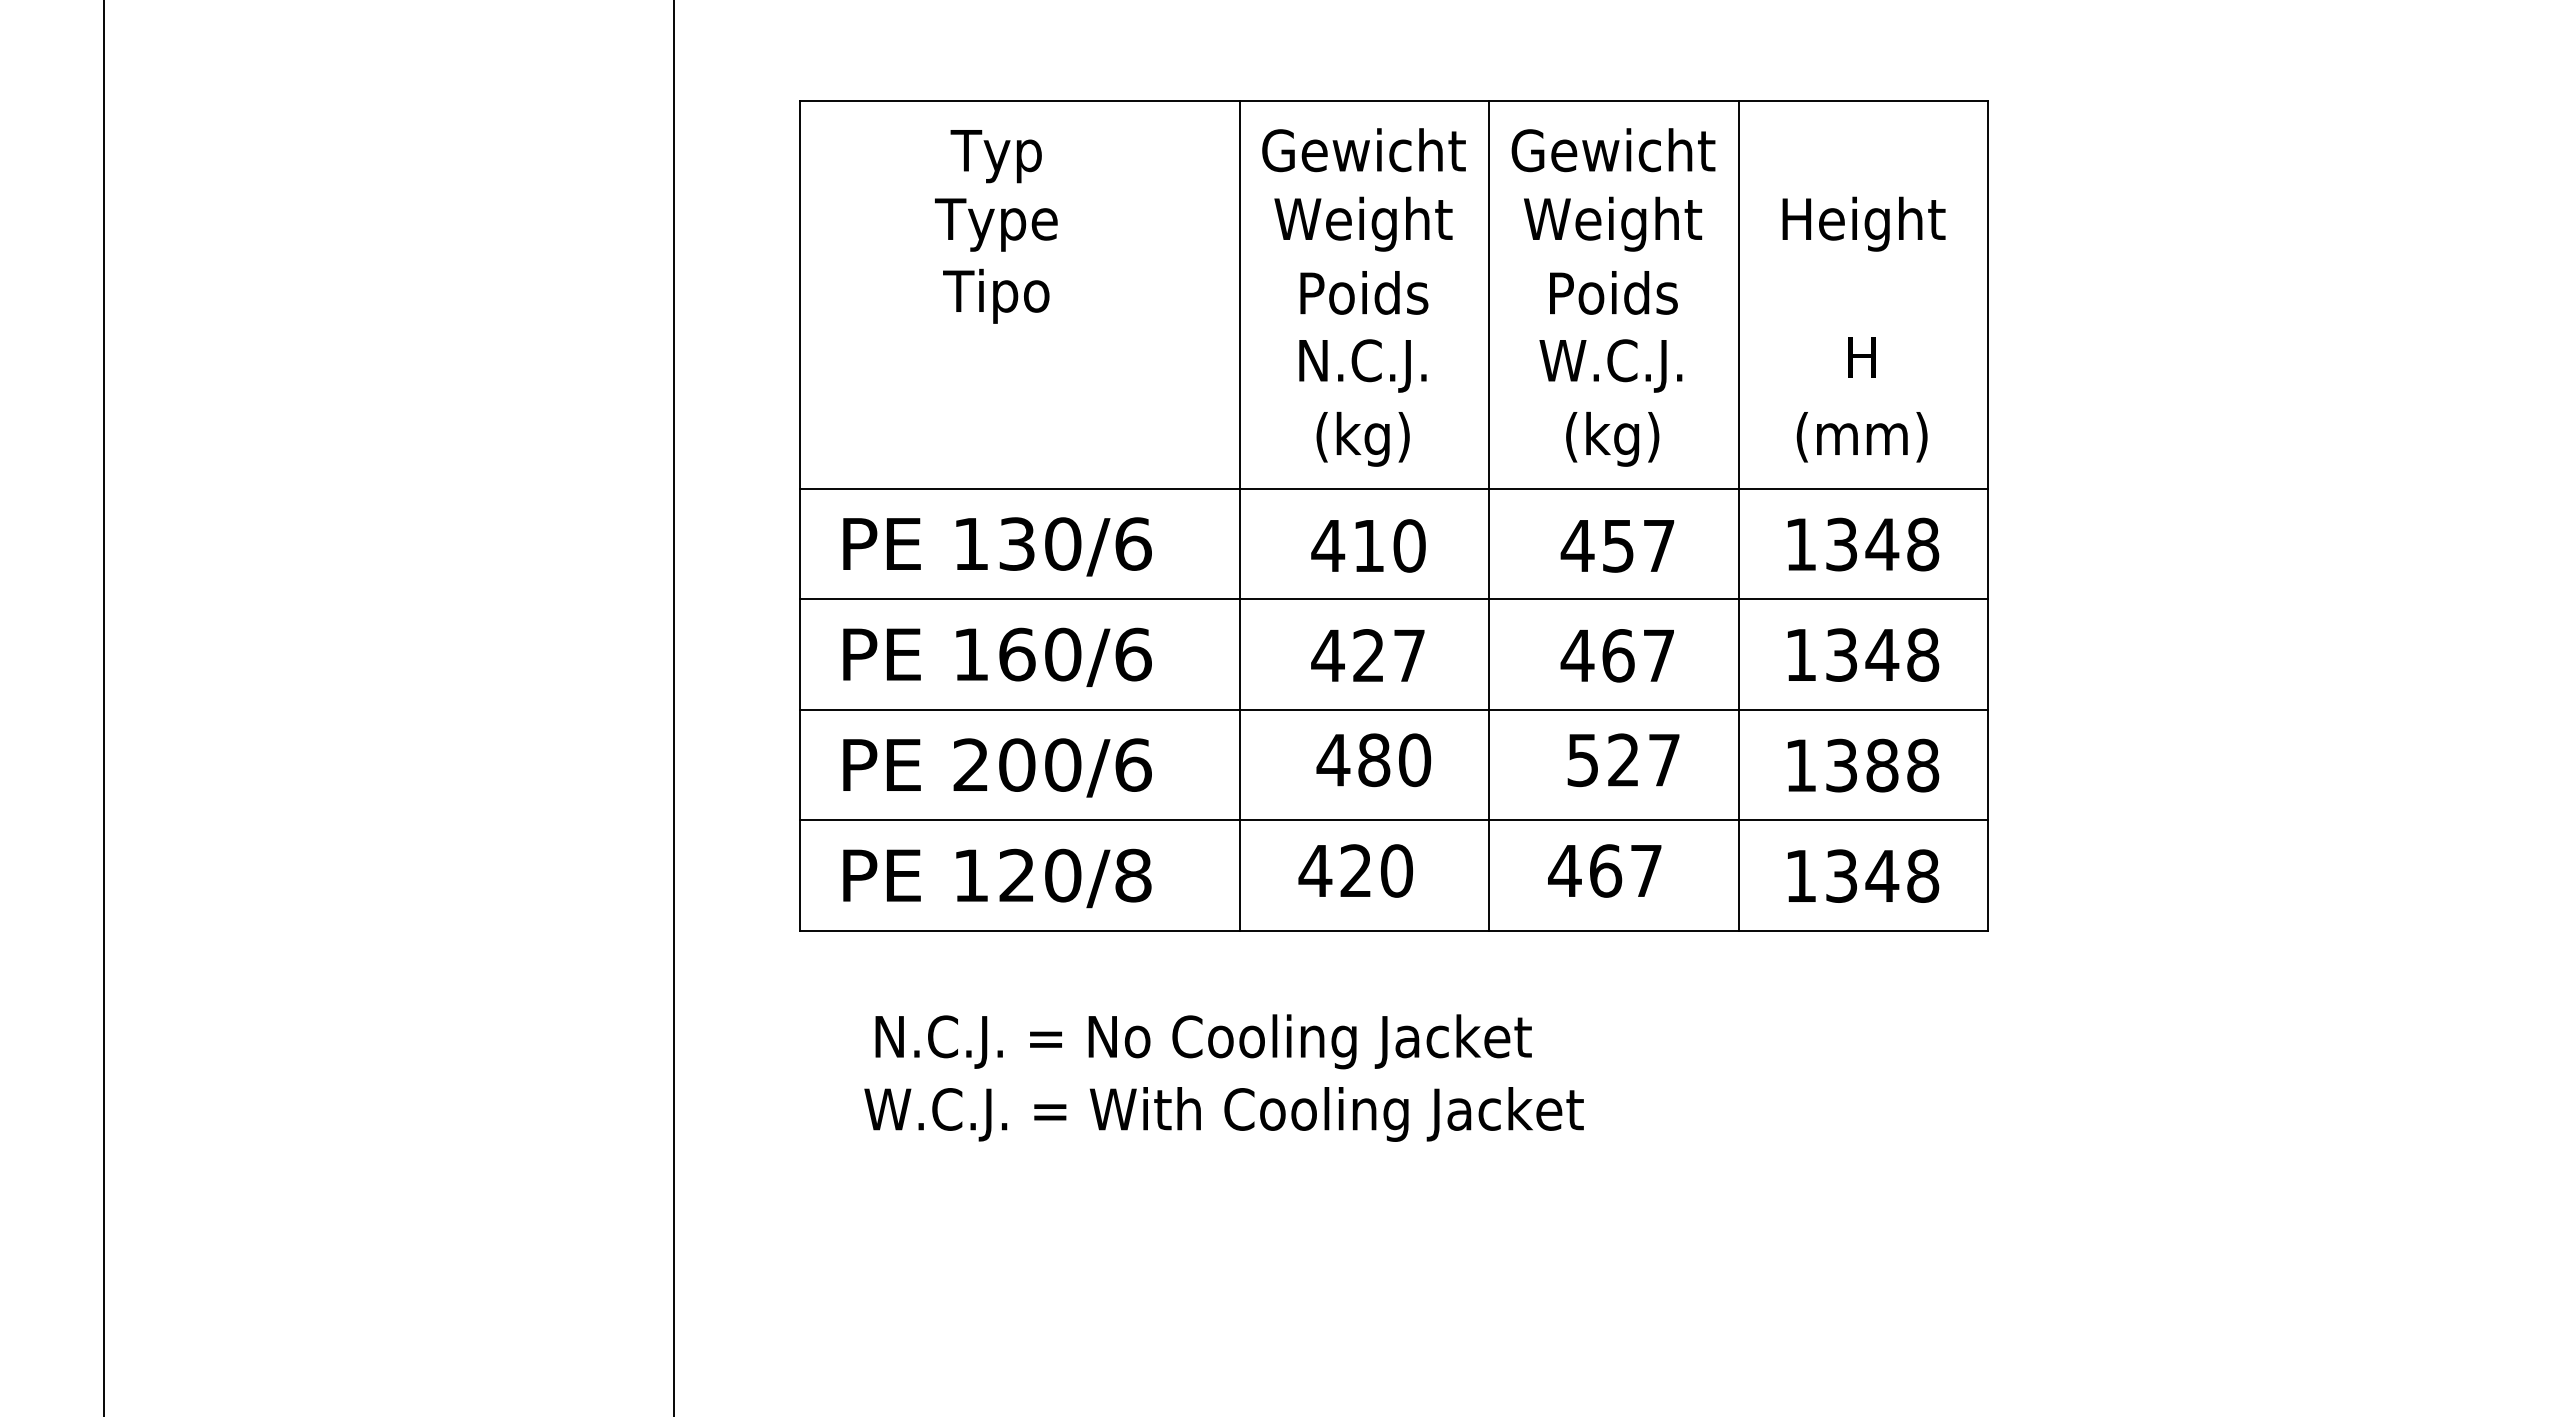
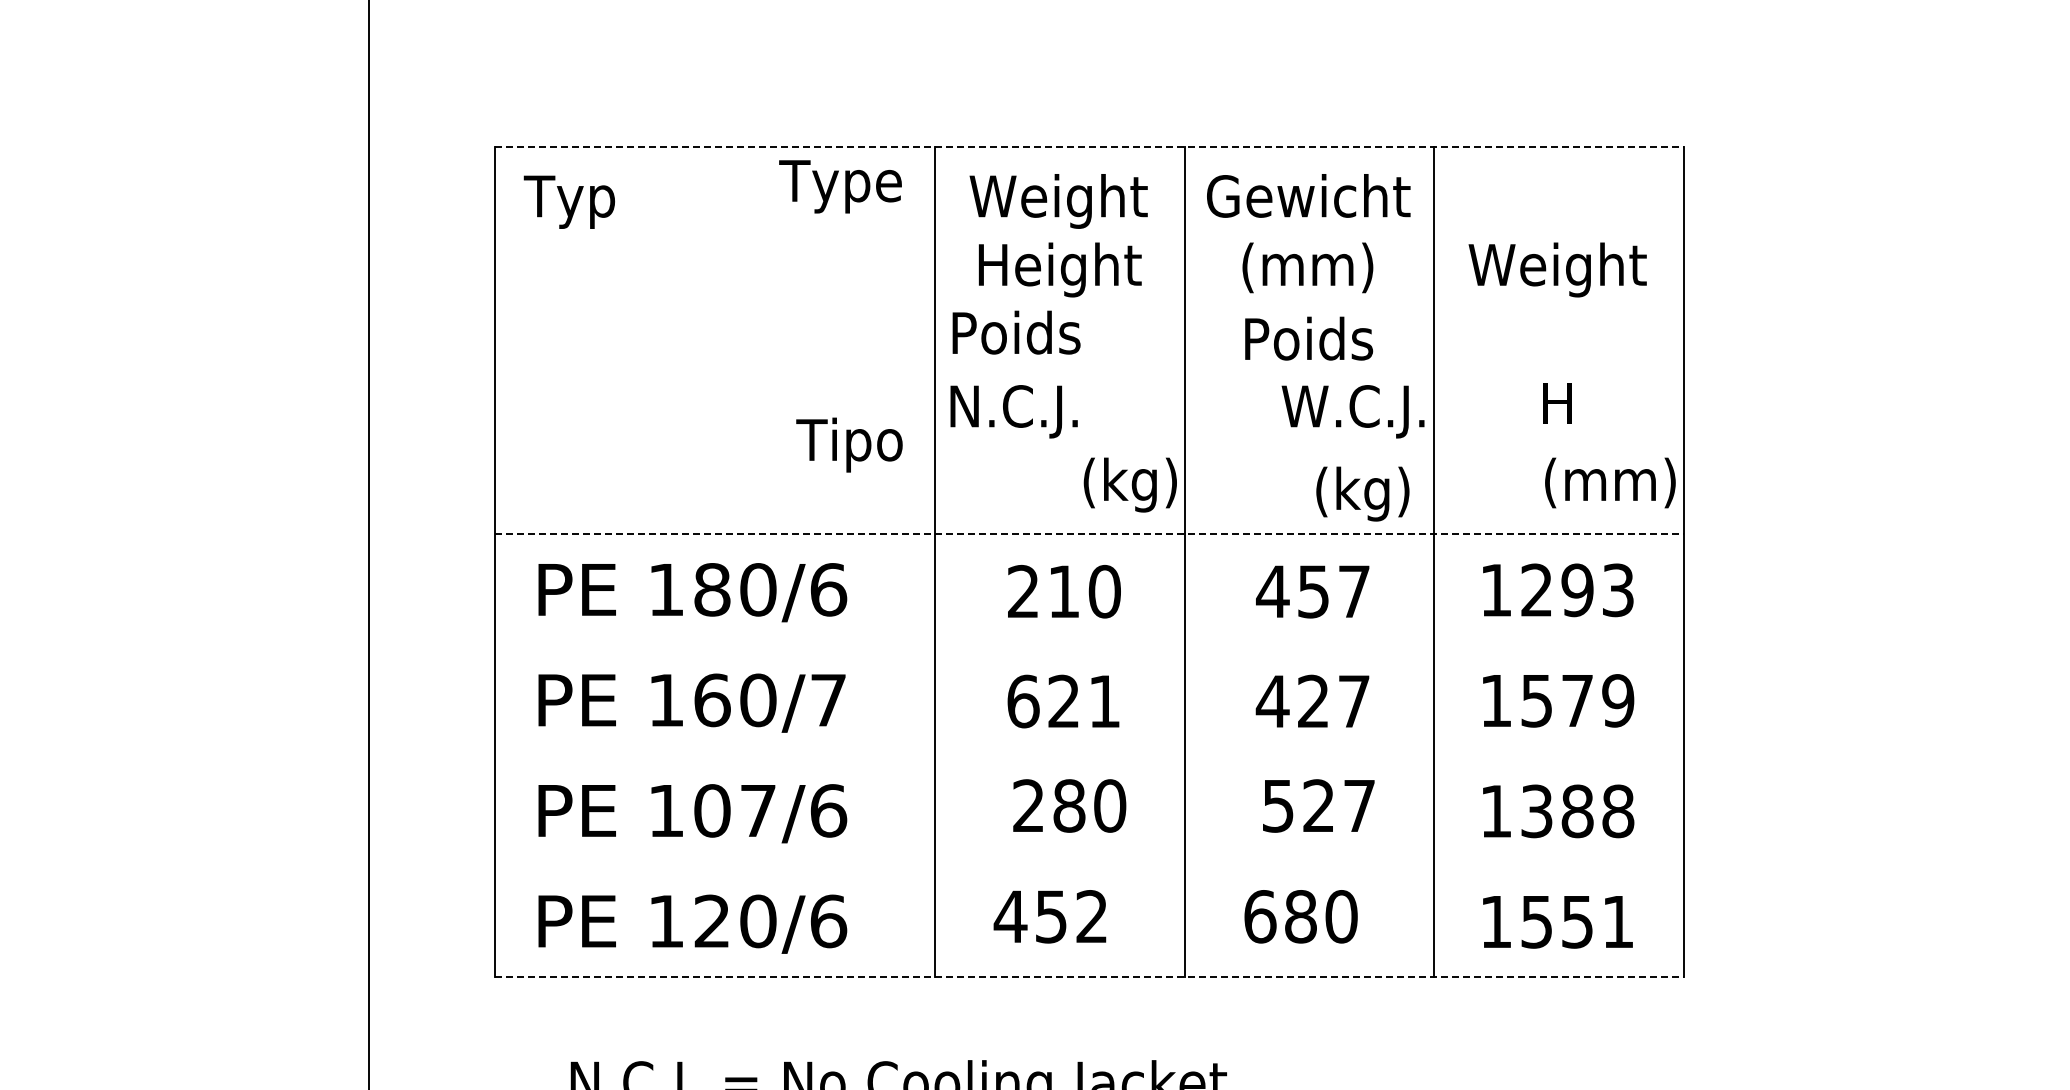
line: (1394, 101) -> (1089, 147), solid -> dashed
text: (1363, 155) -> (1058, 201), Gewicht -> Weight
text: (995, 156) -> (568, 202), moved
text: (1363, 223) -> (1058, 269), Weight -> Height
text: (1613, 223) -> (1308, 269), Weight -> (mm)
text: (1862, 223) -> (1557, 269), Height -> Weight
text: (996, 224) -> (840, 186), moved
text: (1364, 292) -> (1016, 332), moved
text: (996, 295) -> (849, 444), moved
text: (1362, 365) -> (1013, 411), moved
text: (1610, 365) -> (1352, 411), moved
text: (1861, 437) -> (1609, 483), moved
text: (1362, 439) -> (1129, 485), moved
text: (1612, 439) -> (1362, 494), moved
line: (1394, 488) -> (1089, 534), solid -> dashed
text: (1017, 543) -> (712, 589), 130/6 -> 180/6
text: (1882, 544) -> (1577, 590), 1348 -> 1293
text: (1328, 545) -> (1023, 591), 410 -> 210
line: (1393, 599) -> (1088, 645), removed
text: (1133, 654) -> (828, 700), 160/6 -> 160/7
text: (1882, 654) -> (1577, 700), 1348 -> 1579
text: (1367, 655) -> (1062, 701), 427 -> 621
text: (1618, 655) -> (1313, 701), 467 -> 427
line: (1393, 709) -> (1088, 755), removed
text: (1333, 759) -> (1028, 805), 480 -> 280
text: (1017, 764) -> (712, 810), 200/6 -> 107/6
line: (1393, 820) -> (1088, 866), removed
text: (1376, 870) -> (1071, 916), 420 -> 452
text: (1605, 870) -> (1300, 916), 467 -> 680
text: (1133, 875) -> (828, 921), 120/8 -> 120/6
text: (1882, 875) -> (1577, 921), 1348 -> 1551
line: (1394, 930) -> (1089, 976), solid -> dashed

